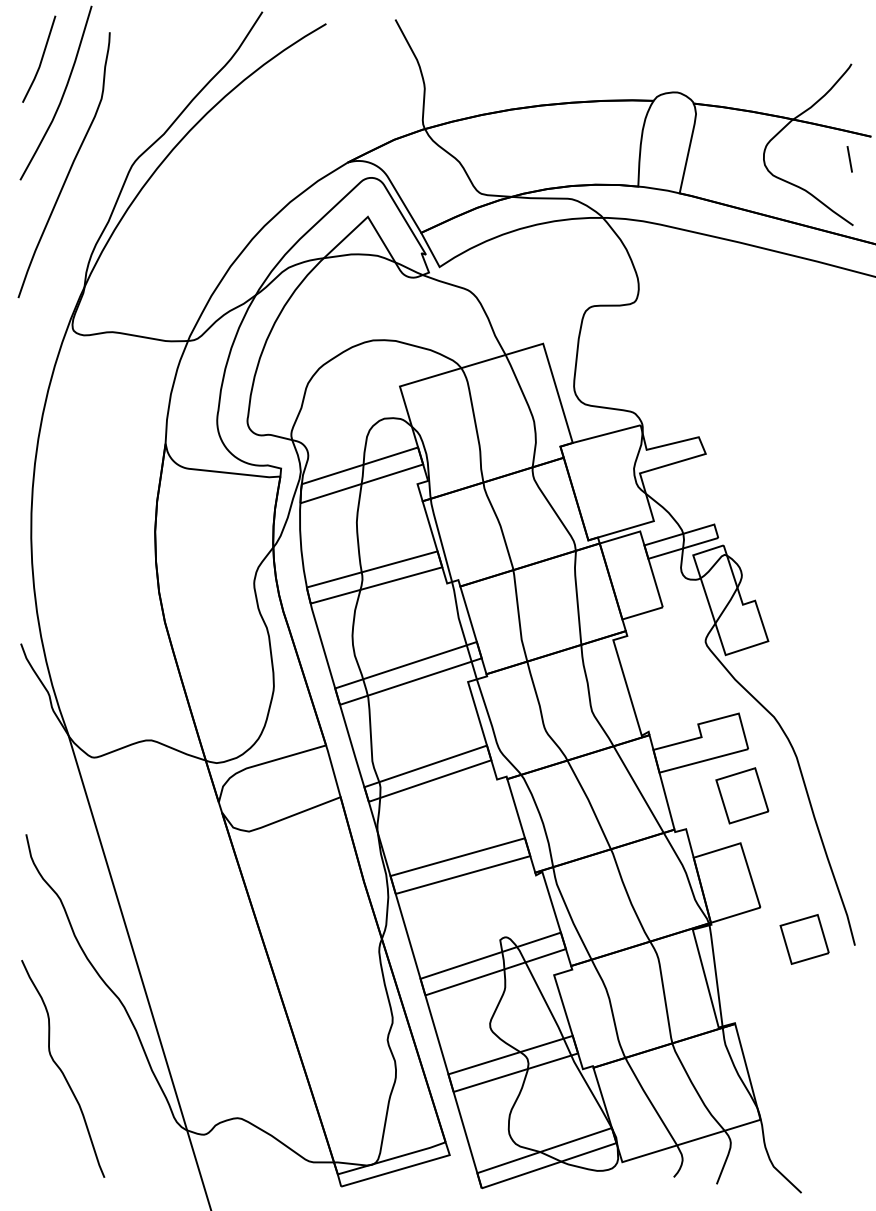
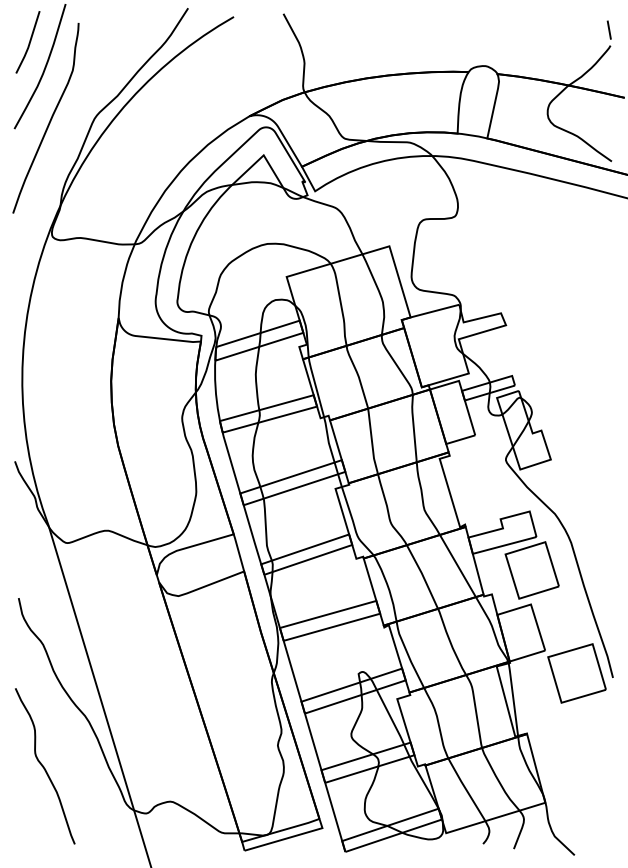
line: (849, 159) -> (609, 30), moved
part: (742, 795) -> (532, 570), size x1.43
part: (804, 939) -> (576, 673), size x1.67

